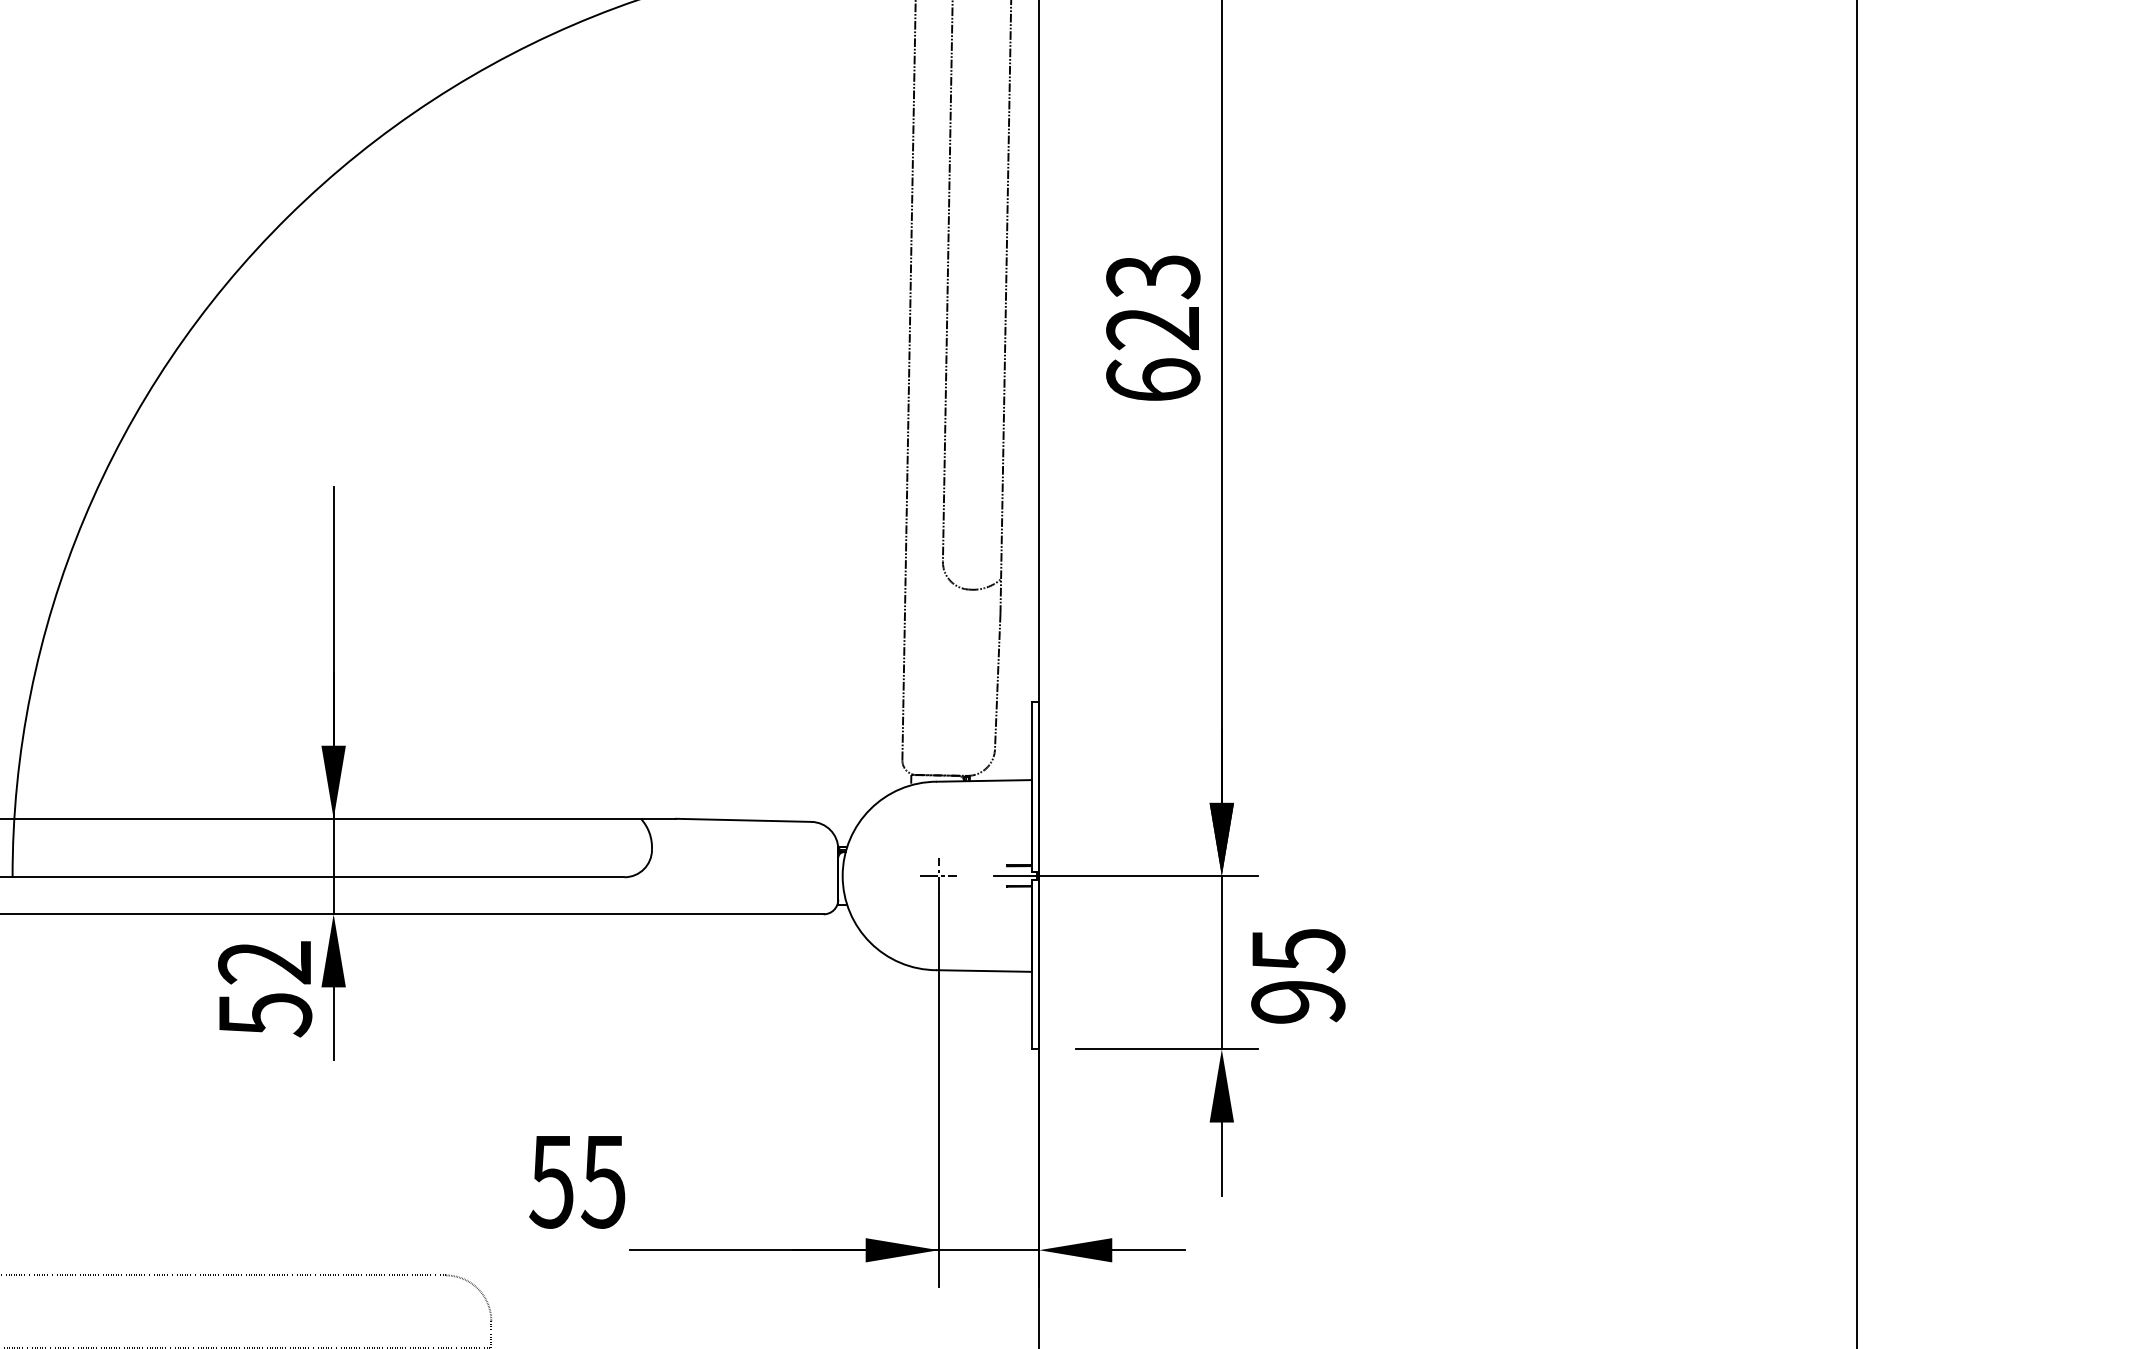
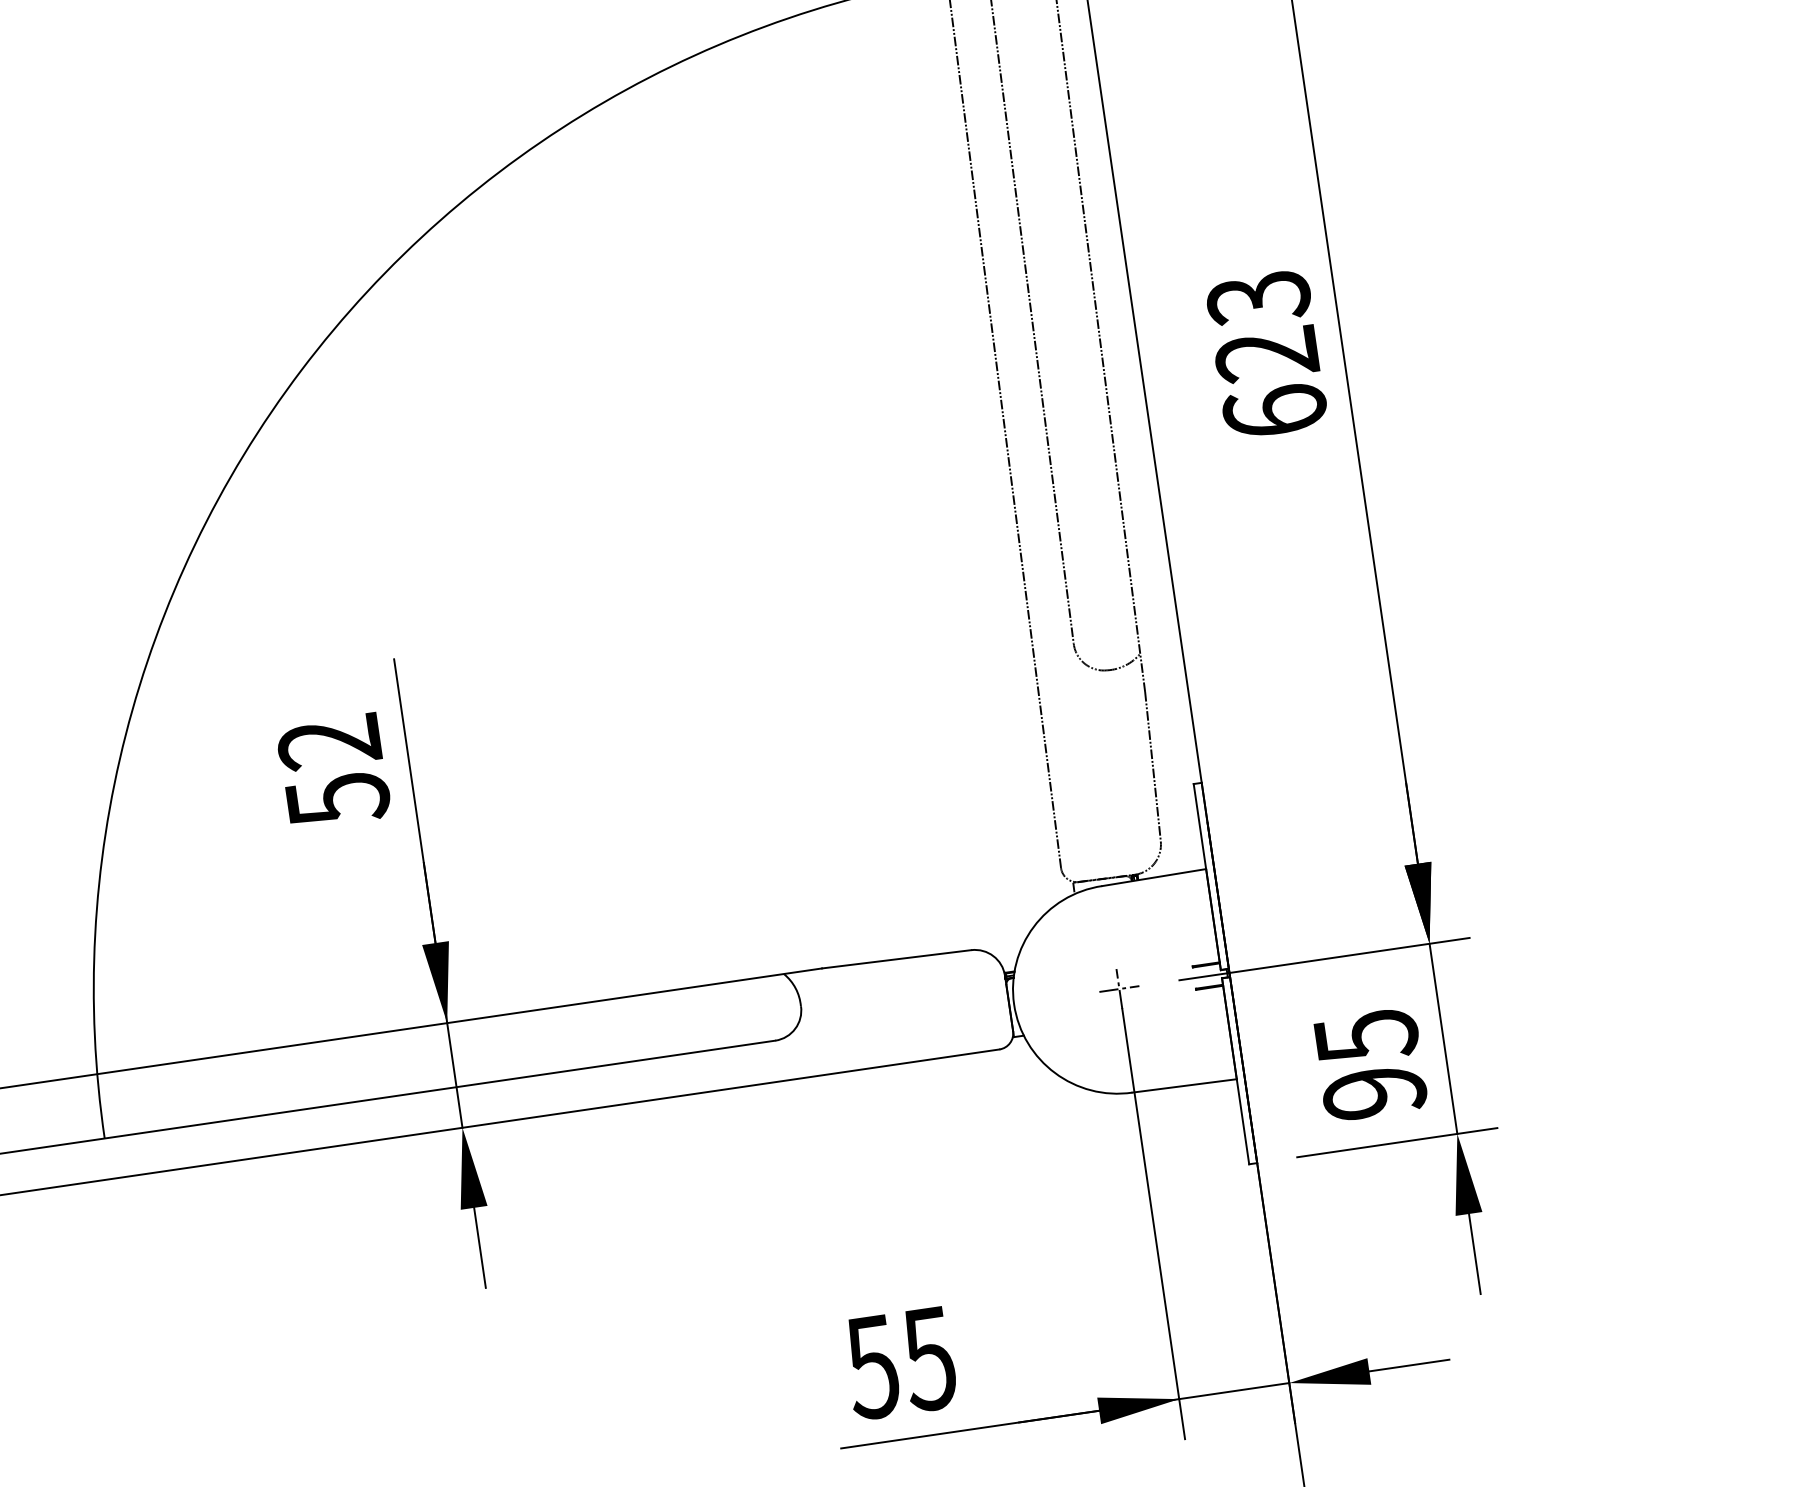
text: (1298, 976) -> (1370, 1064), moved
text: (265, 989) -> (334, 771), moved
text: (577, 1182) -> (900, 1363), moved

